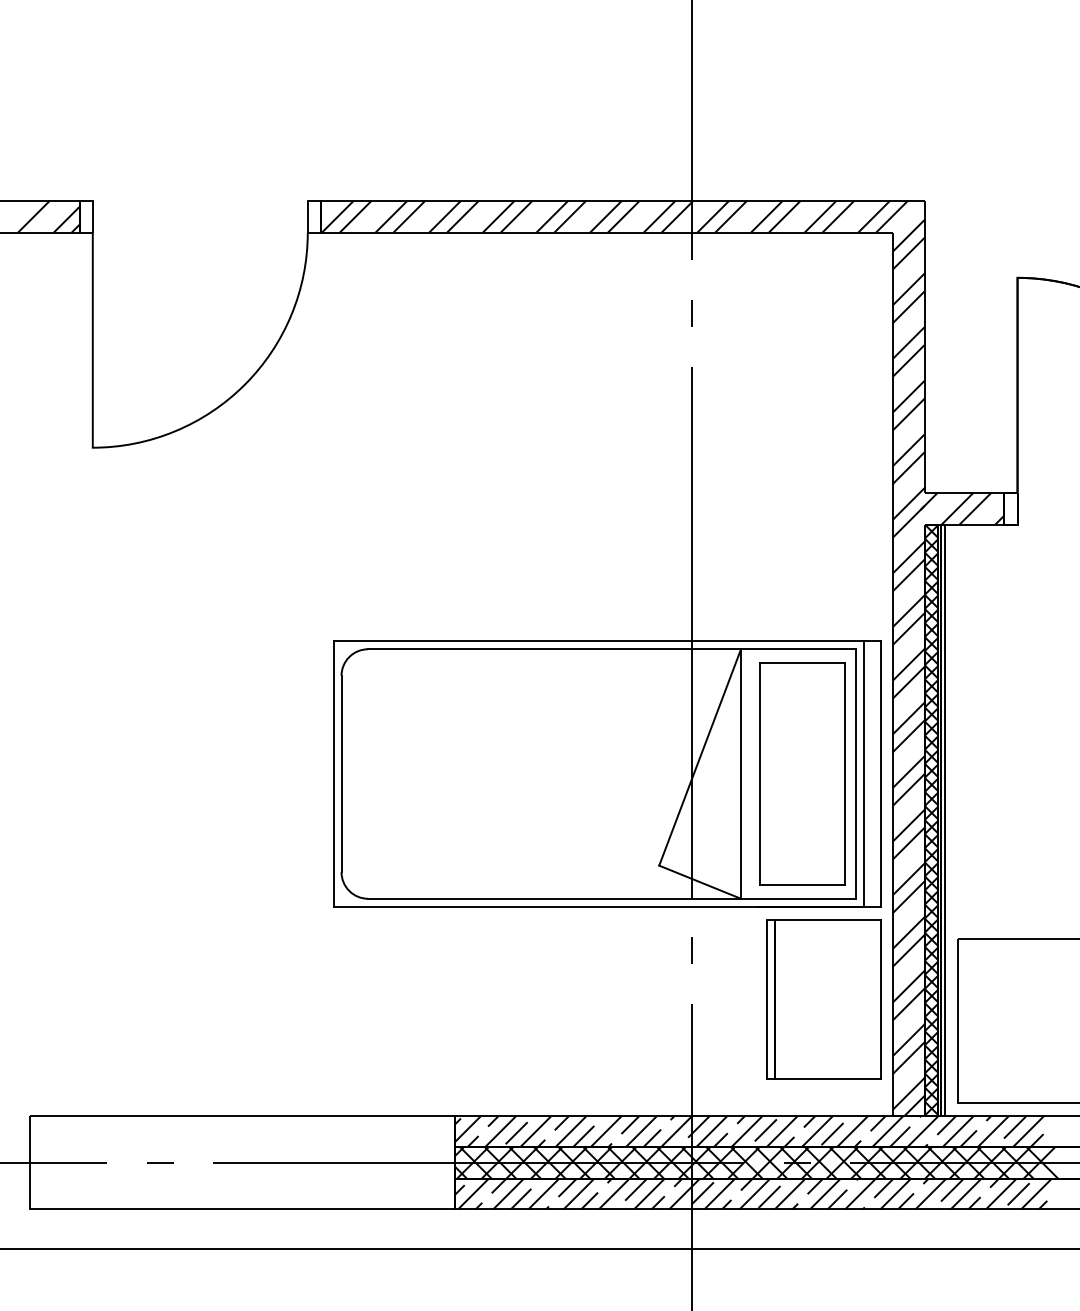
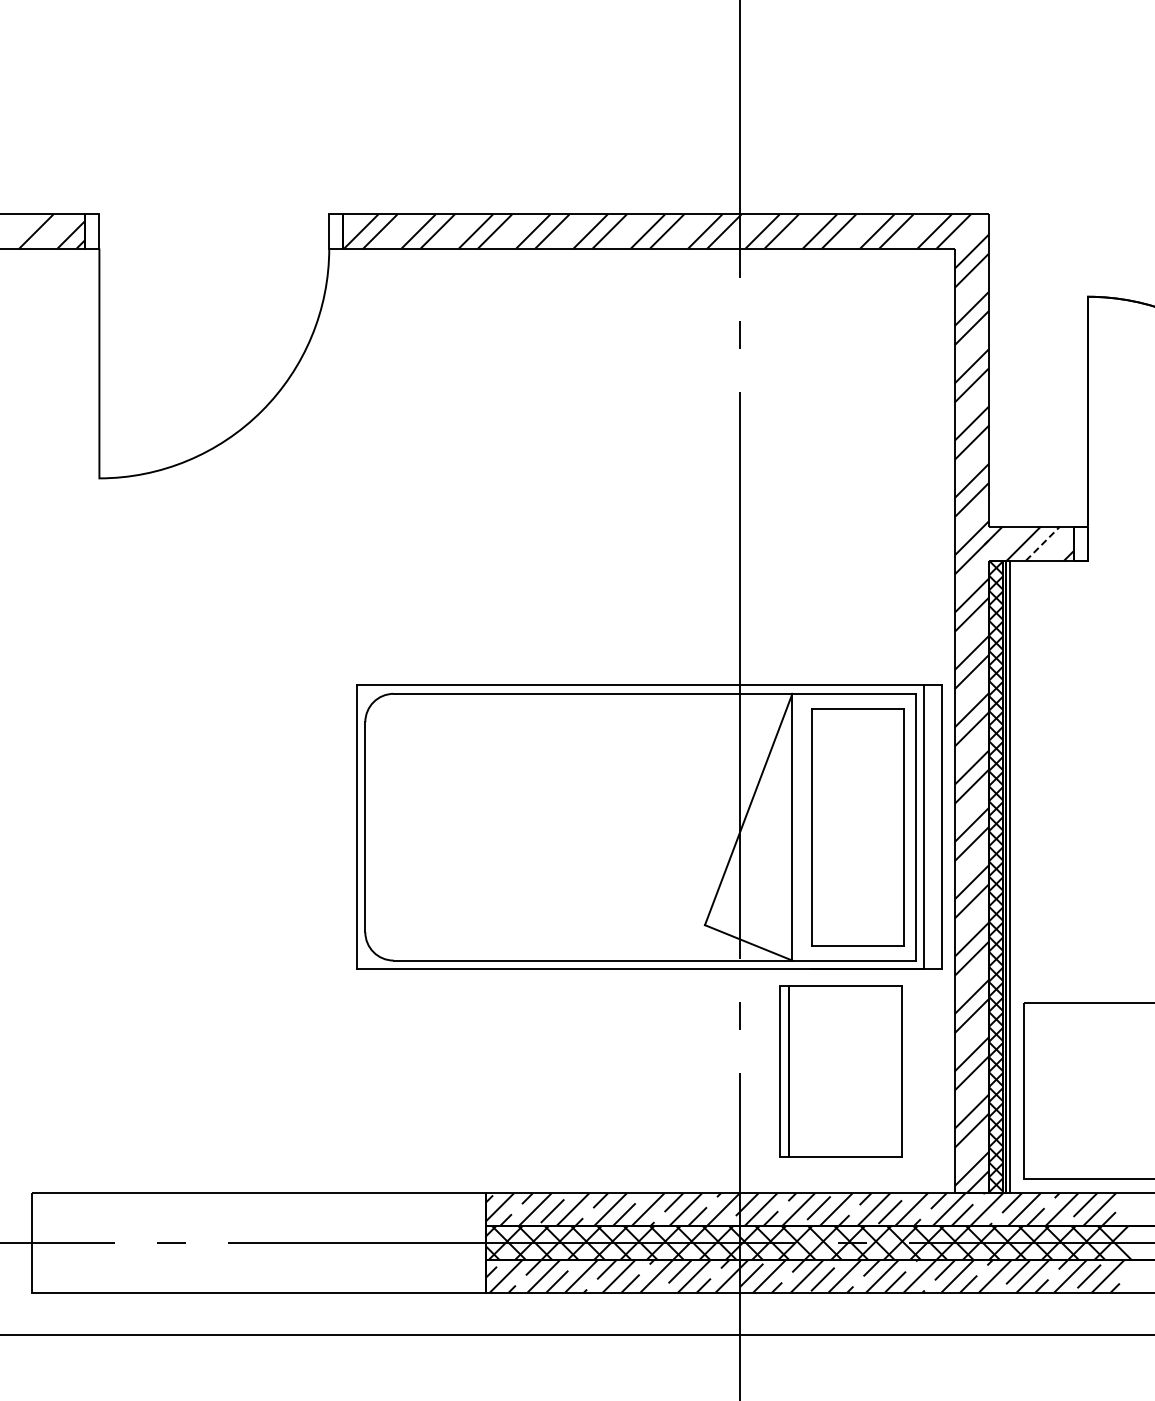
line: (975, 508) -> (1043, 543), solid -> dashed
part: (823, 999) -> (840, 1071), moved

